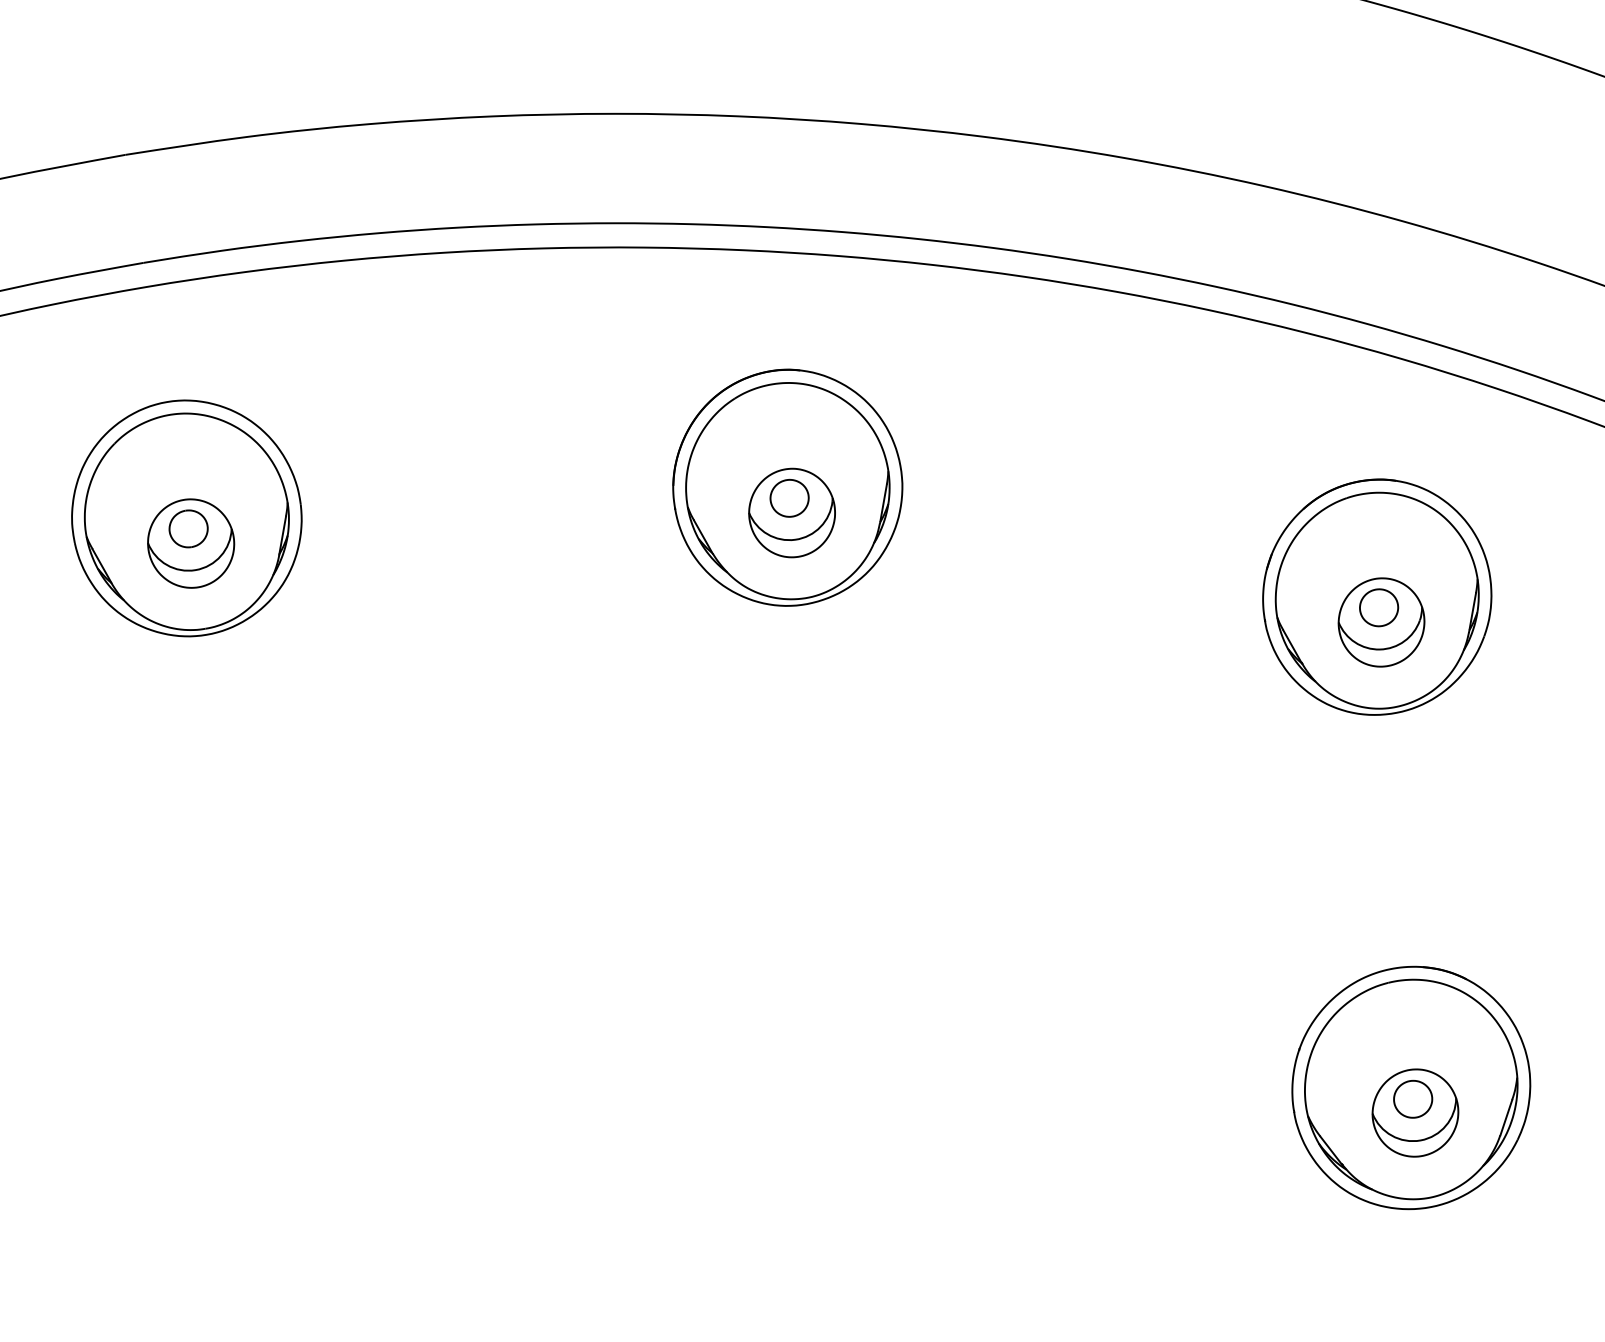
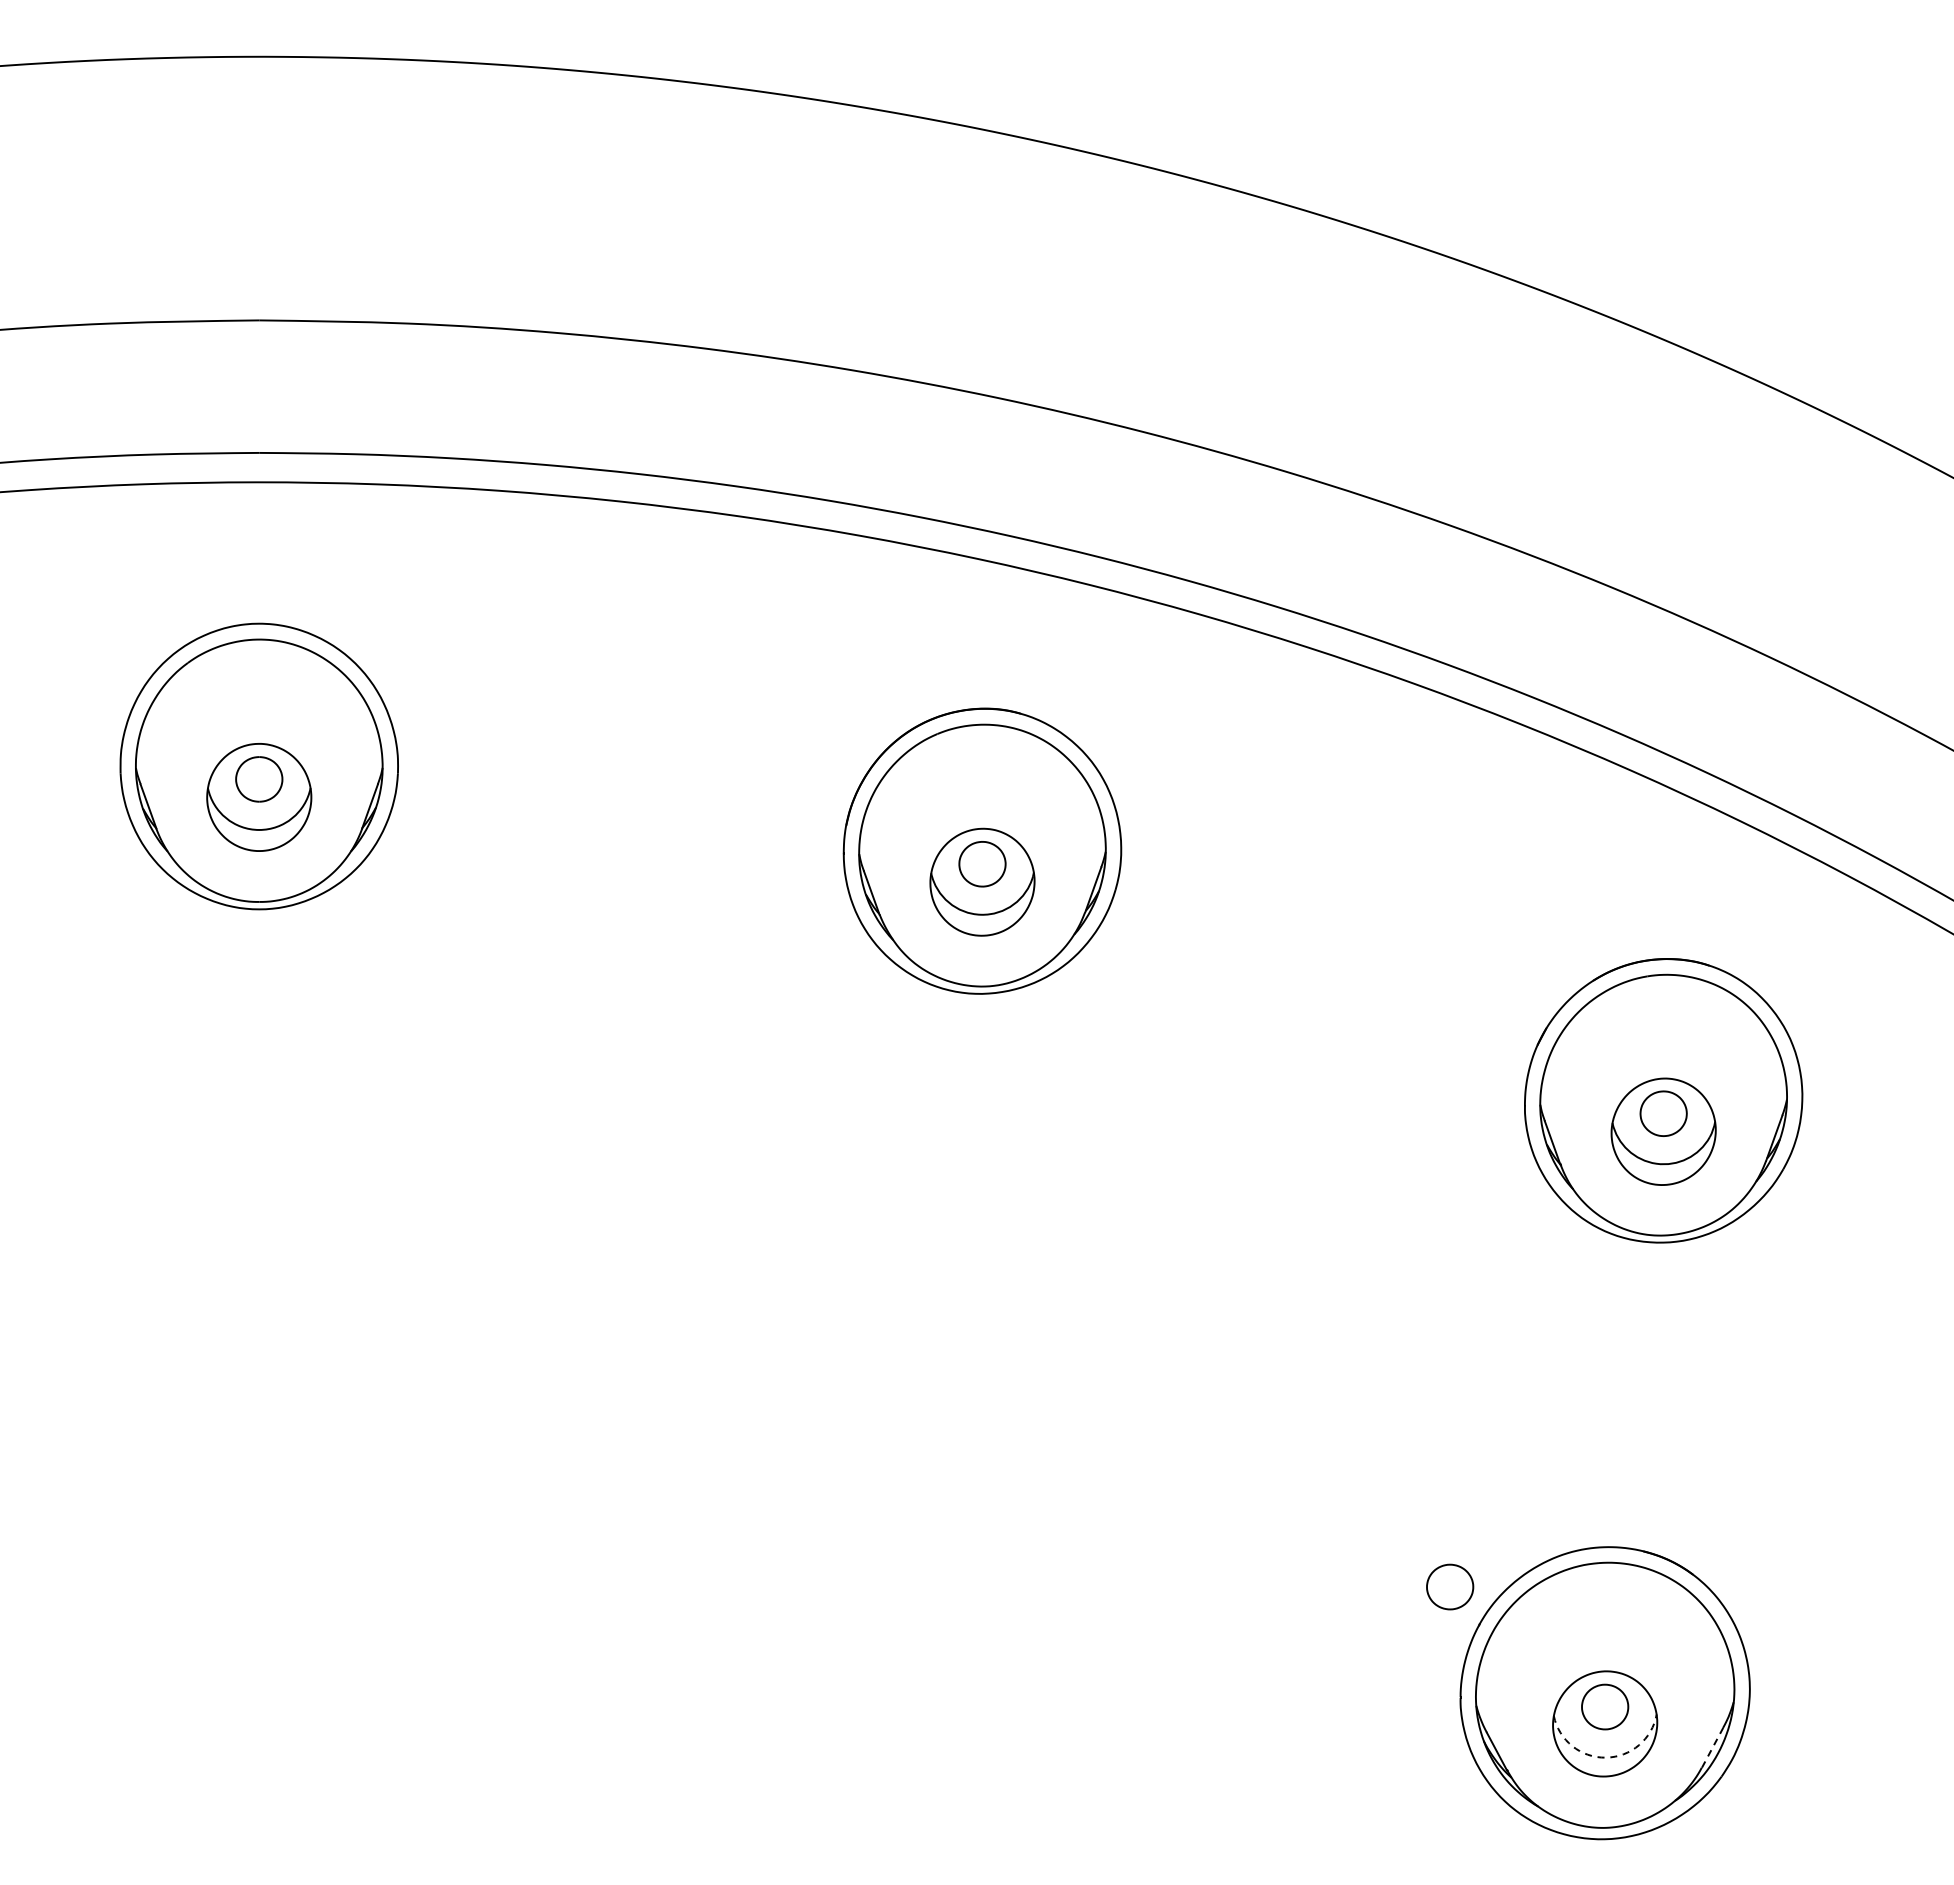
part: (1270, 1022) -> (1450, 1586), added
line: (1506, 1117) -> (1712, 1747), solid -> dashed
arc: (1420, 1140) -> (1605, 1757), solid -> dashed

